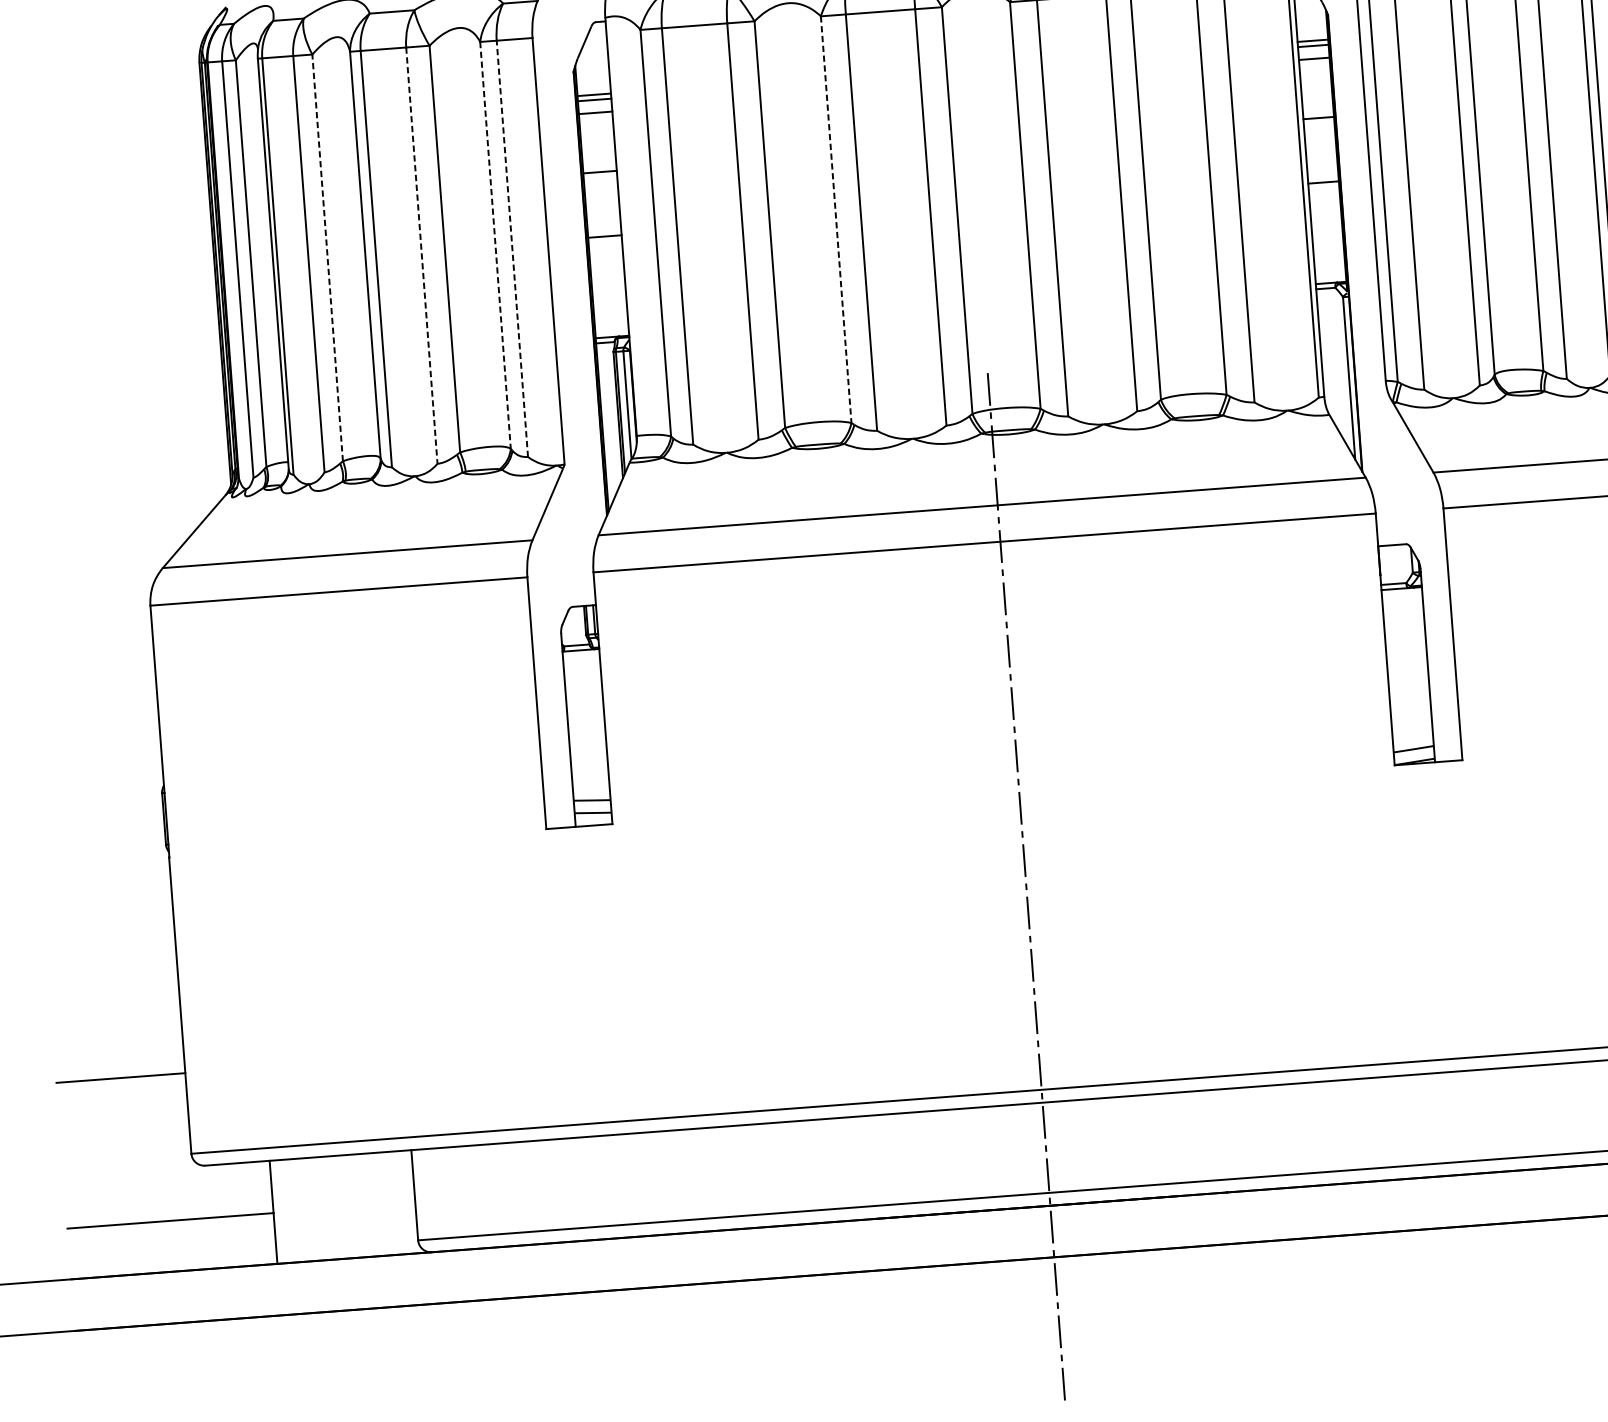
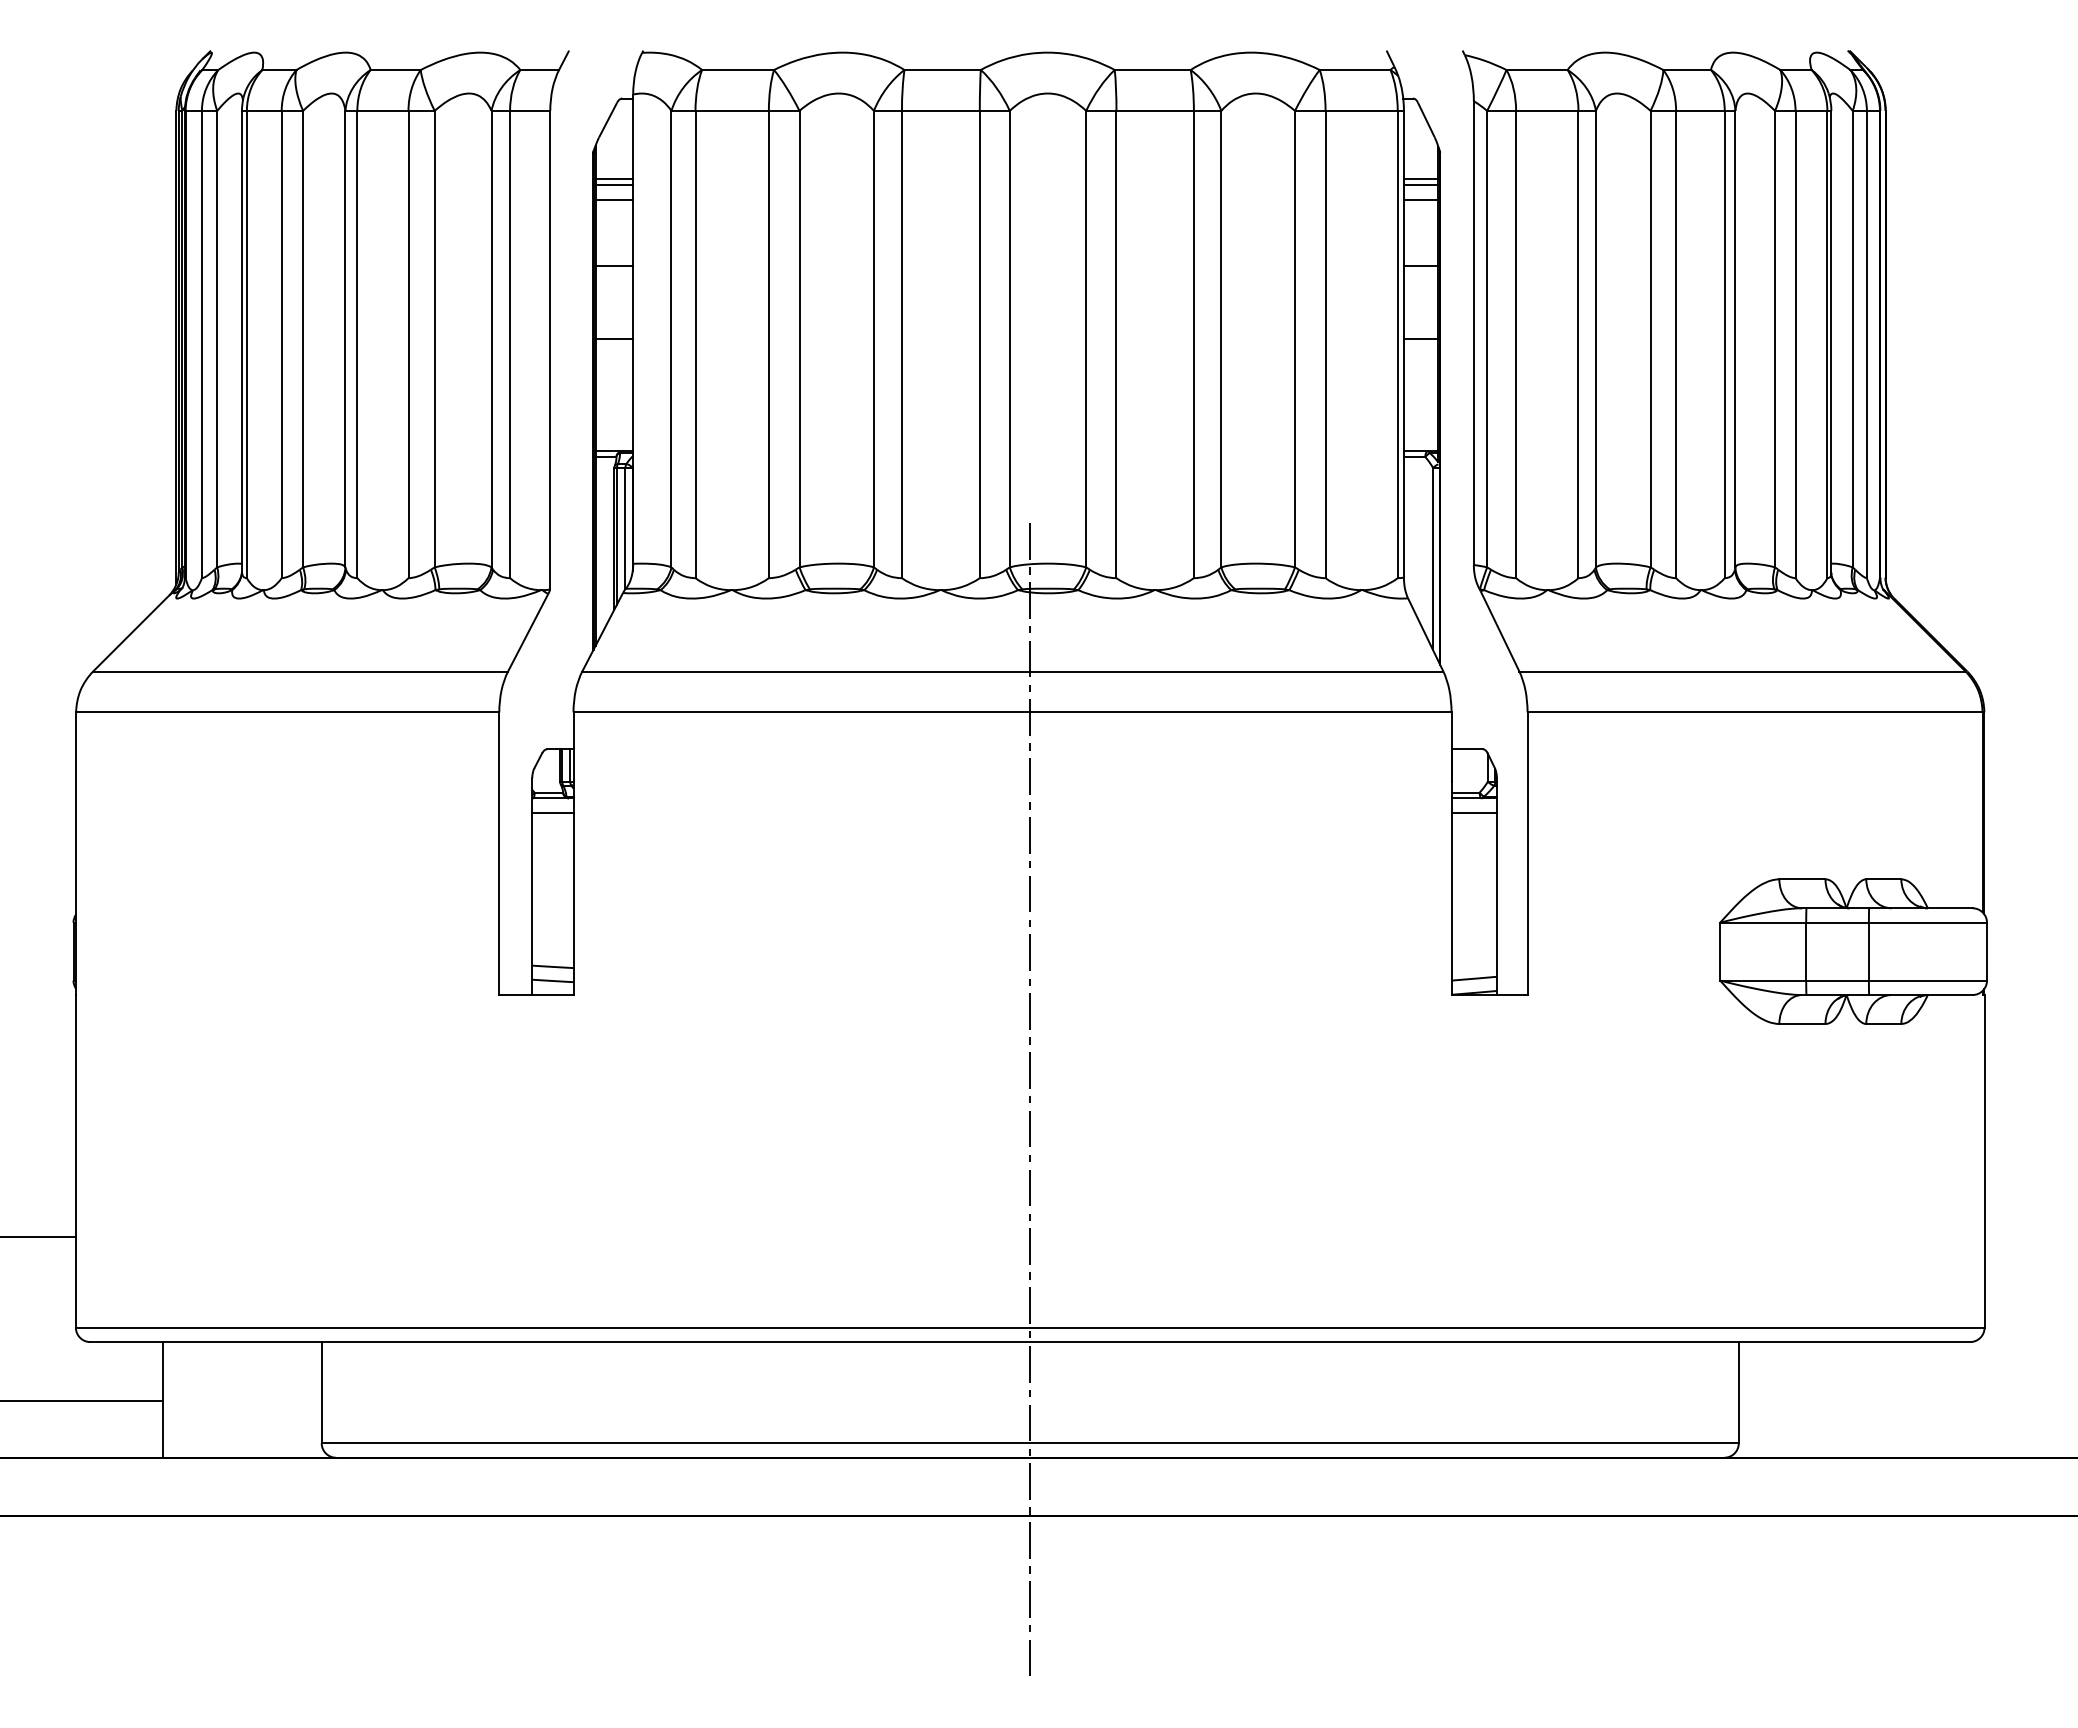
line: (835, 220) -> (873, 339), dashed -> solid
line: (495, 245) -> (491, 339), dashed -> solid
line: (512, 248) -> (510, 344), dashed -> solid
line: (421, 255) -> (408, 344), dashed -> solid
line: (327, 257) -> (303, 338), dashed -> solid
line: (1402, 601) -> (1473, 812), added
line: (581, 662) -> (552, 812), added

